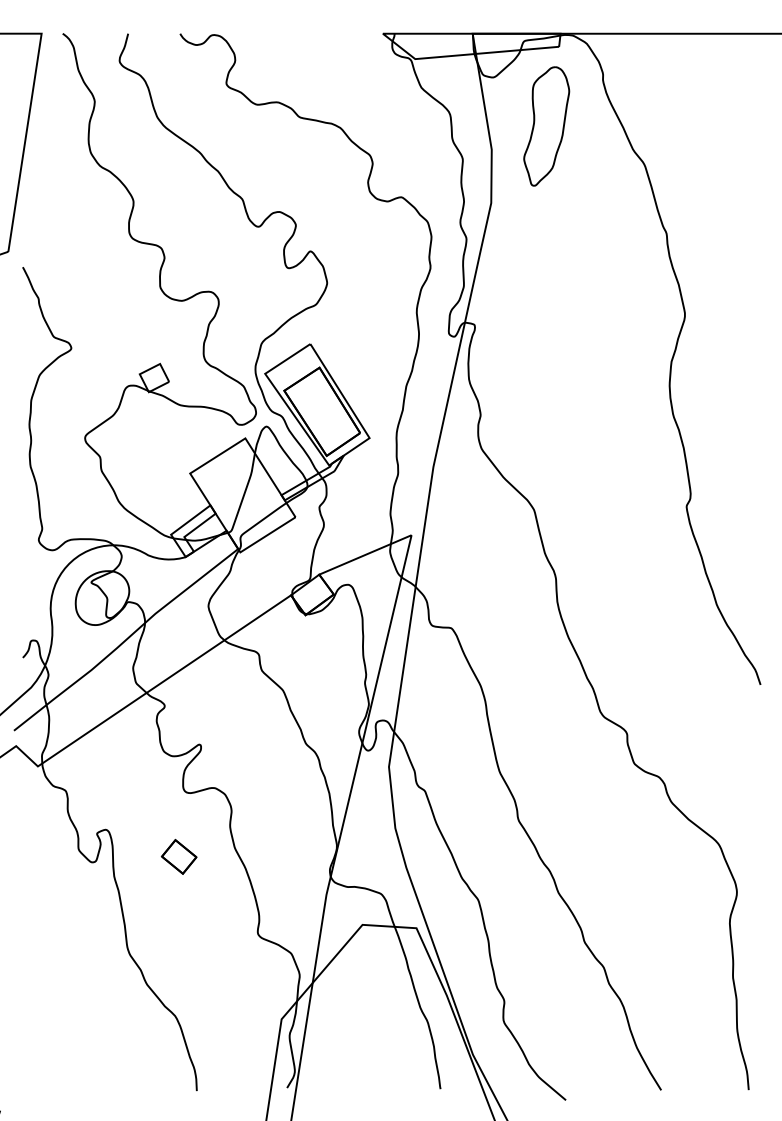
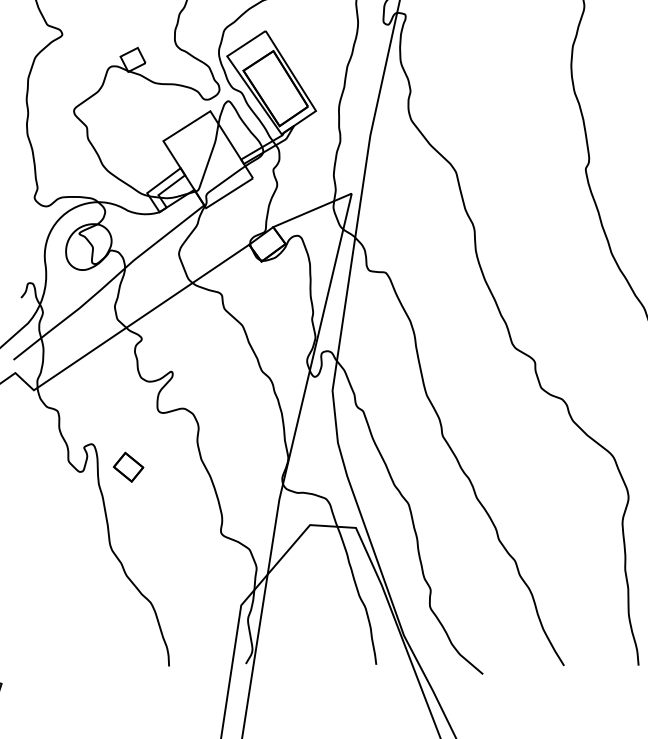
part: (178, 856) -> (127, 466), moved

